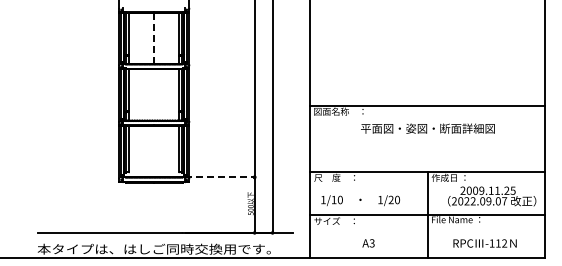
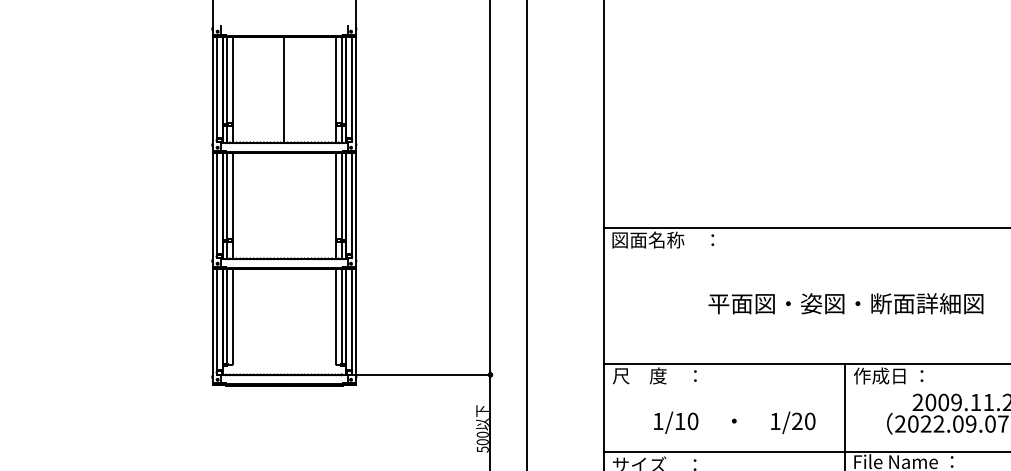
line: (154, 38) -> (284, 89), dashed -> solid
text: (427, 128) -> (845, 303), moved
line: (220, 177) -> (420, 375), dashed -> solid
text: (360, 200) -> (734, 422), moved

